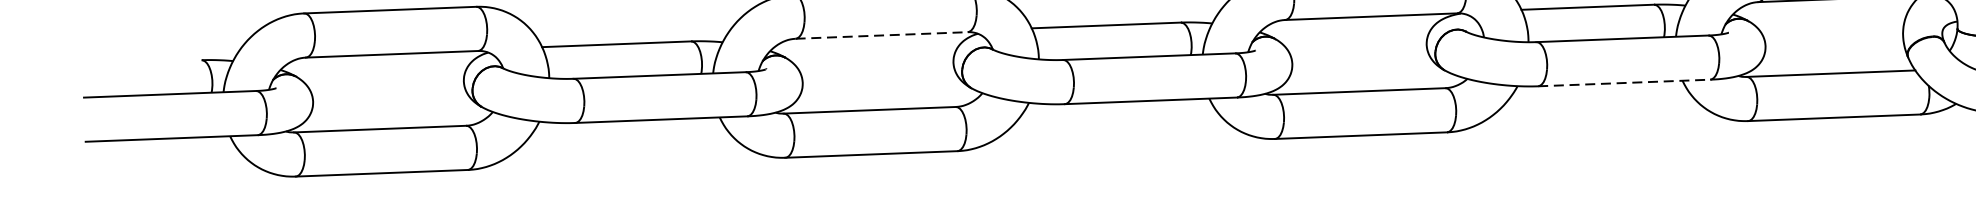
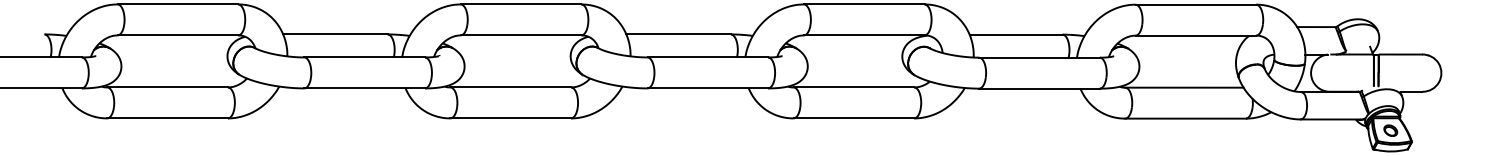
line: (882, 35) -> (521, 35), dashed -> solid
line: (1625, 82) -> (1040, 88), dashed -> solid

